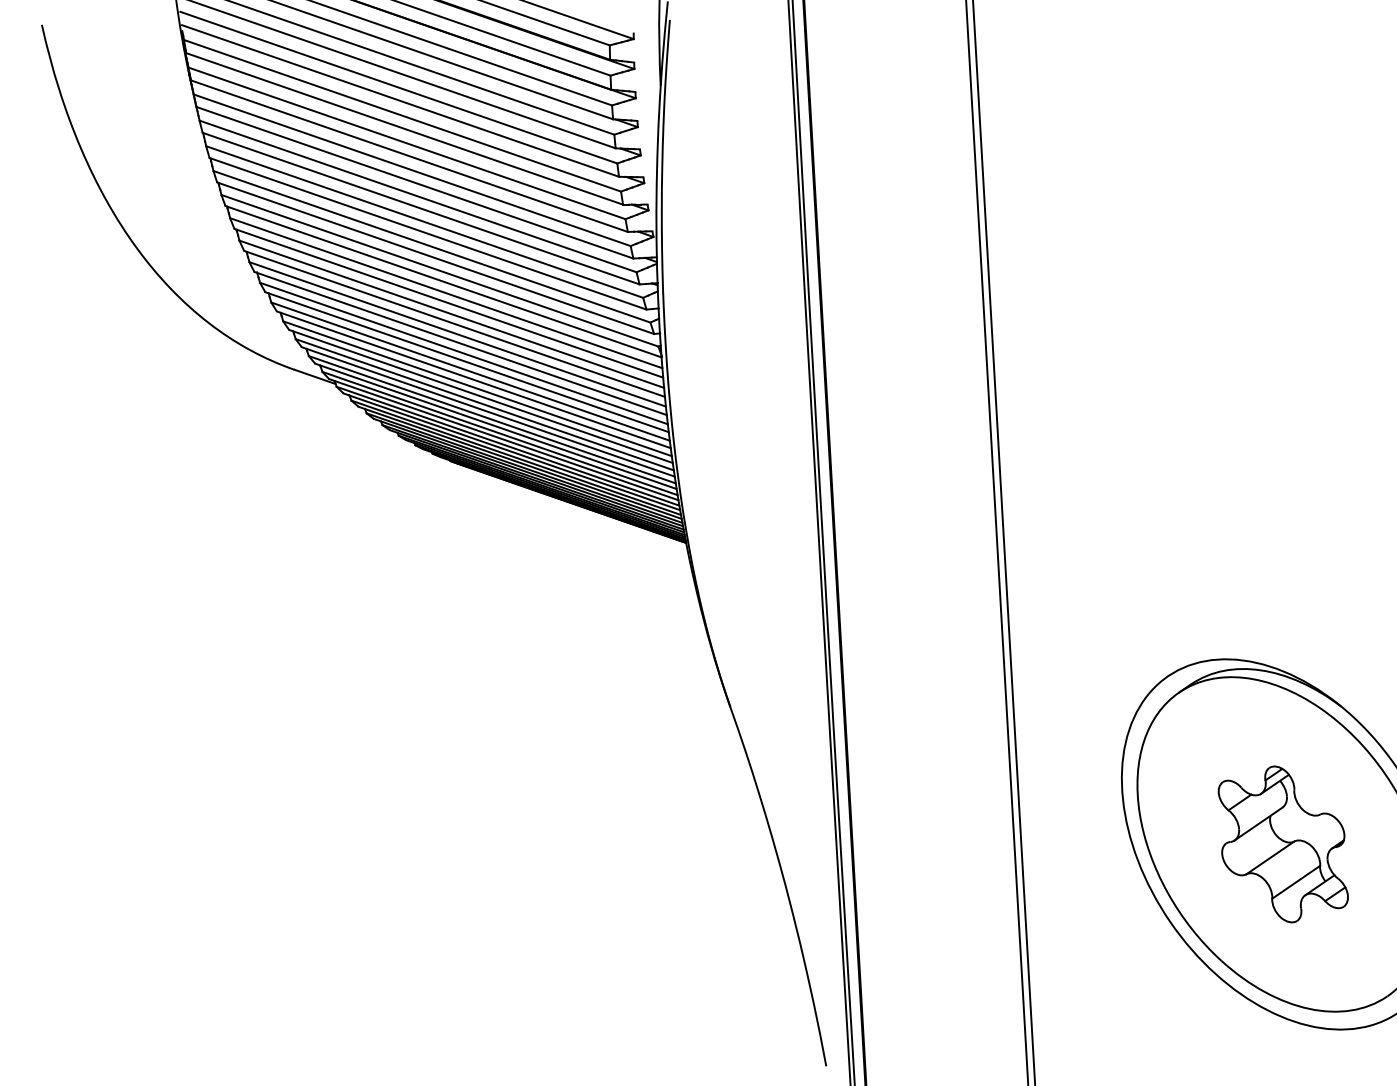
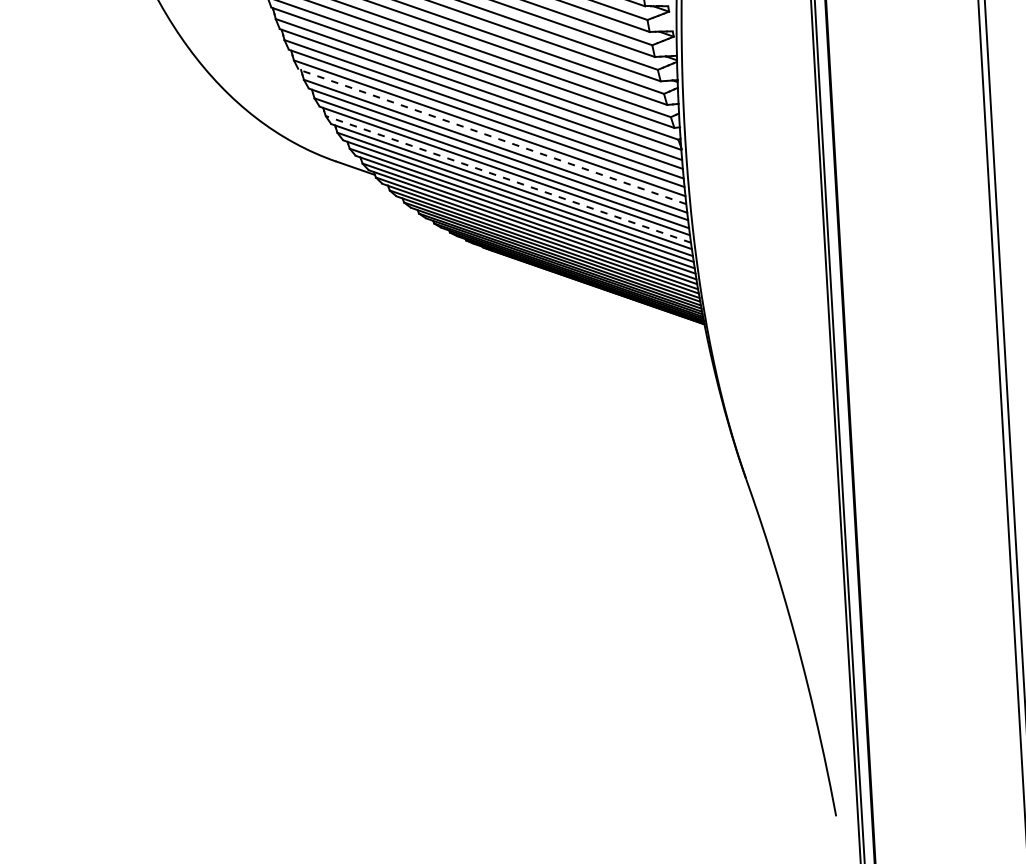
line: (460, 343) -> (492, 136), solid -> dashed
line: (477, 388) -> (508, 179), solid -> dashed

